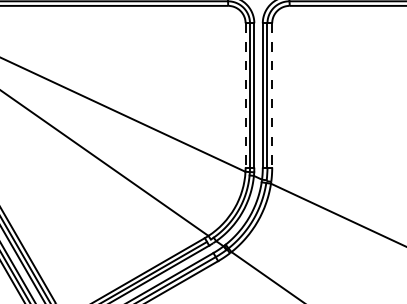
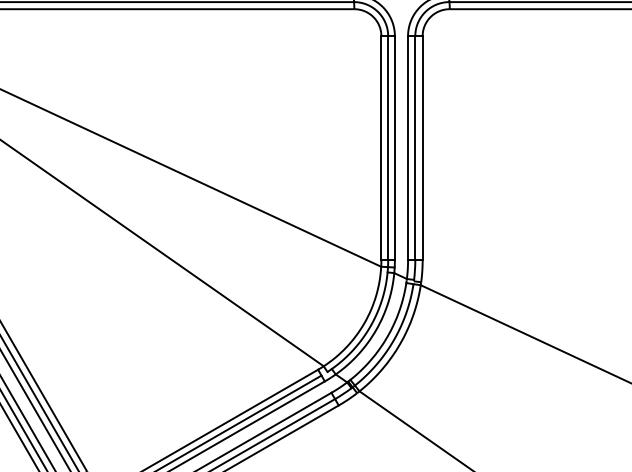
line: (245, 95) -> (381, 148), dashed -> solid
line: (272, 95) -> (423, 148), dashed -> solid

